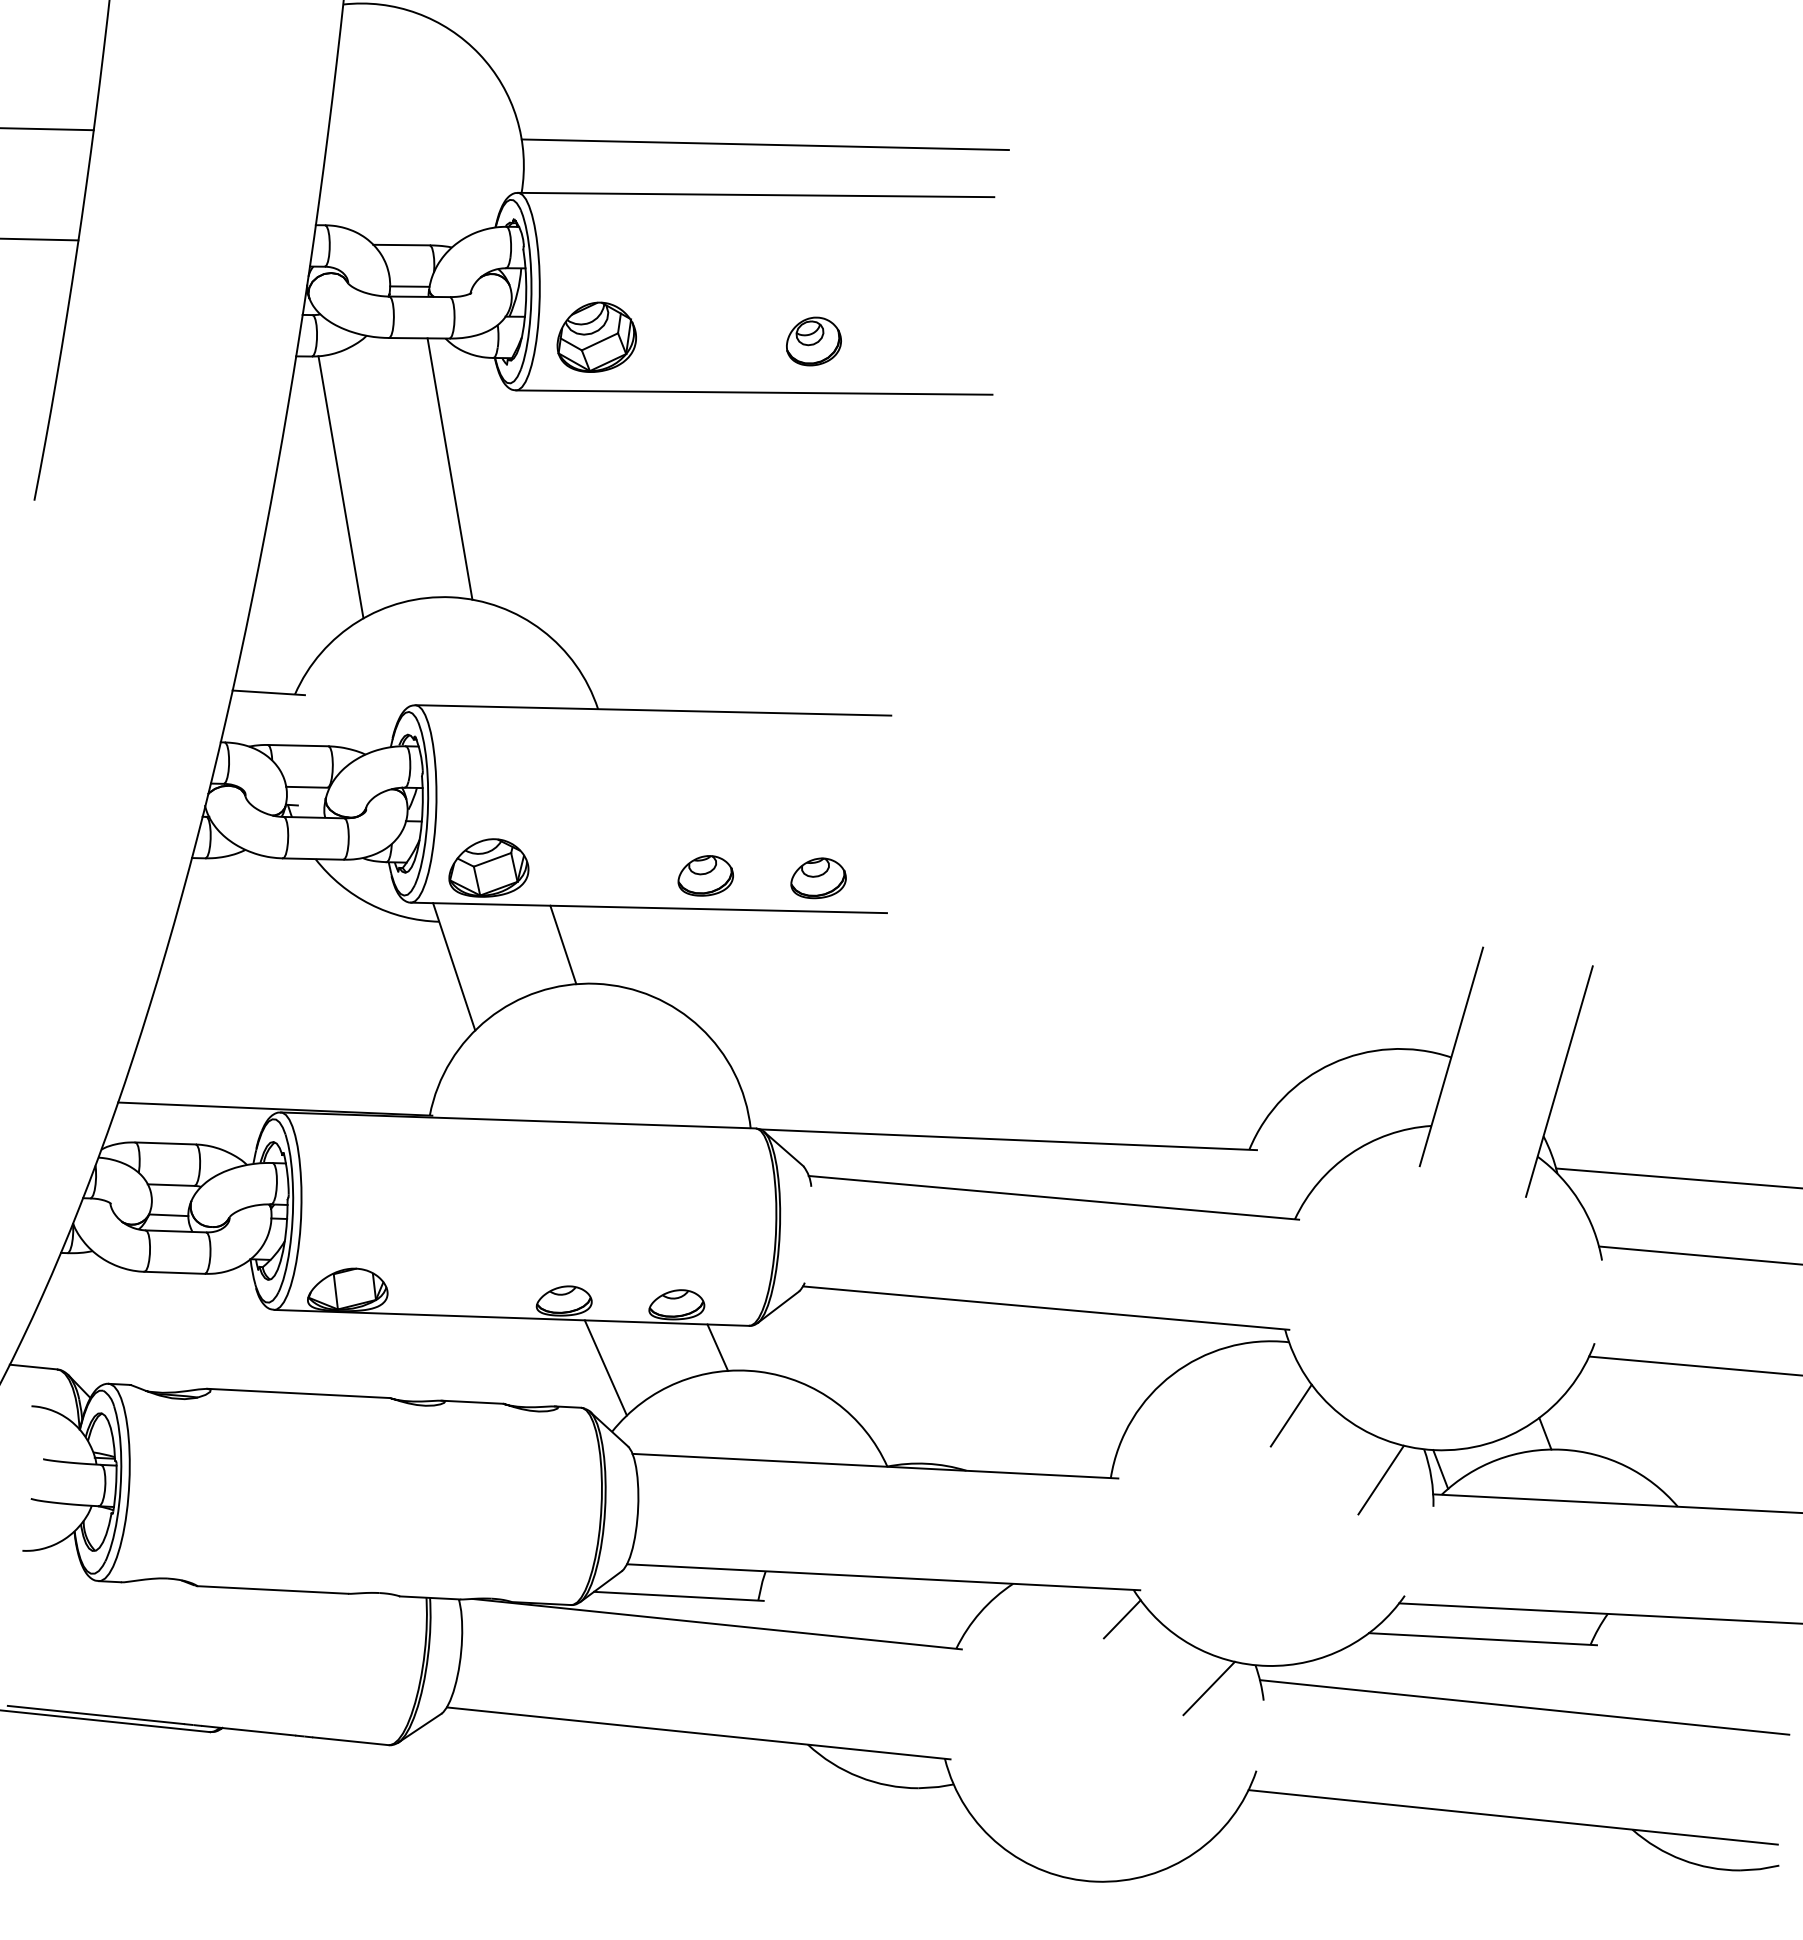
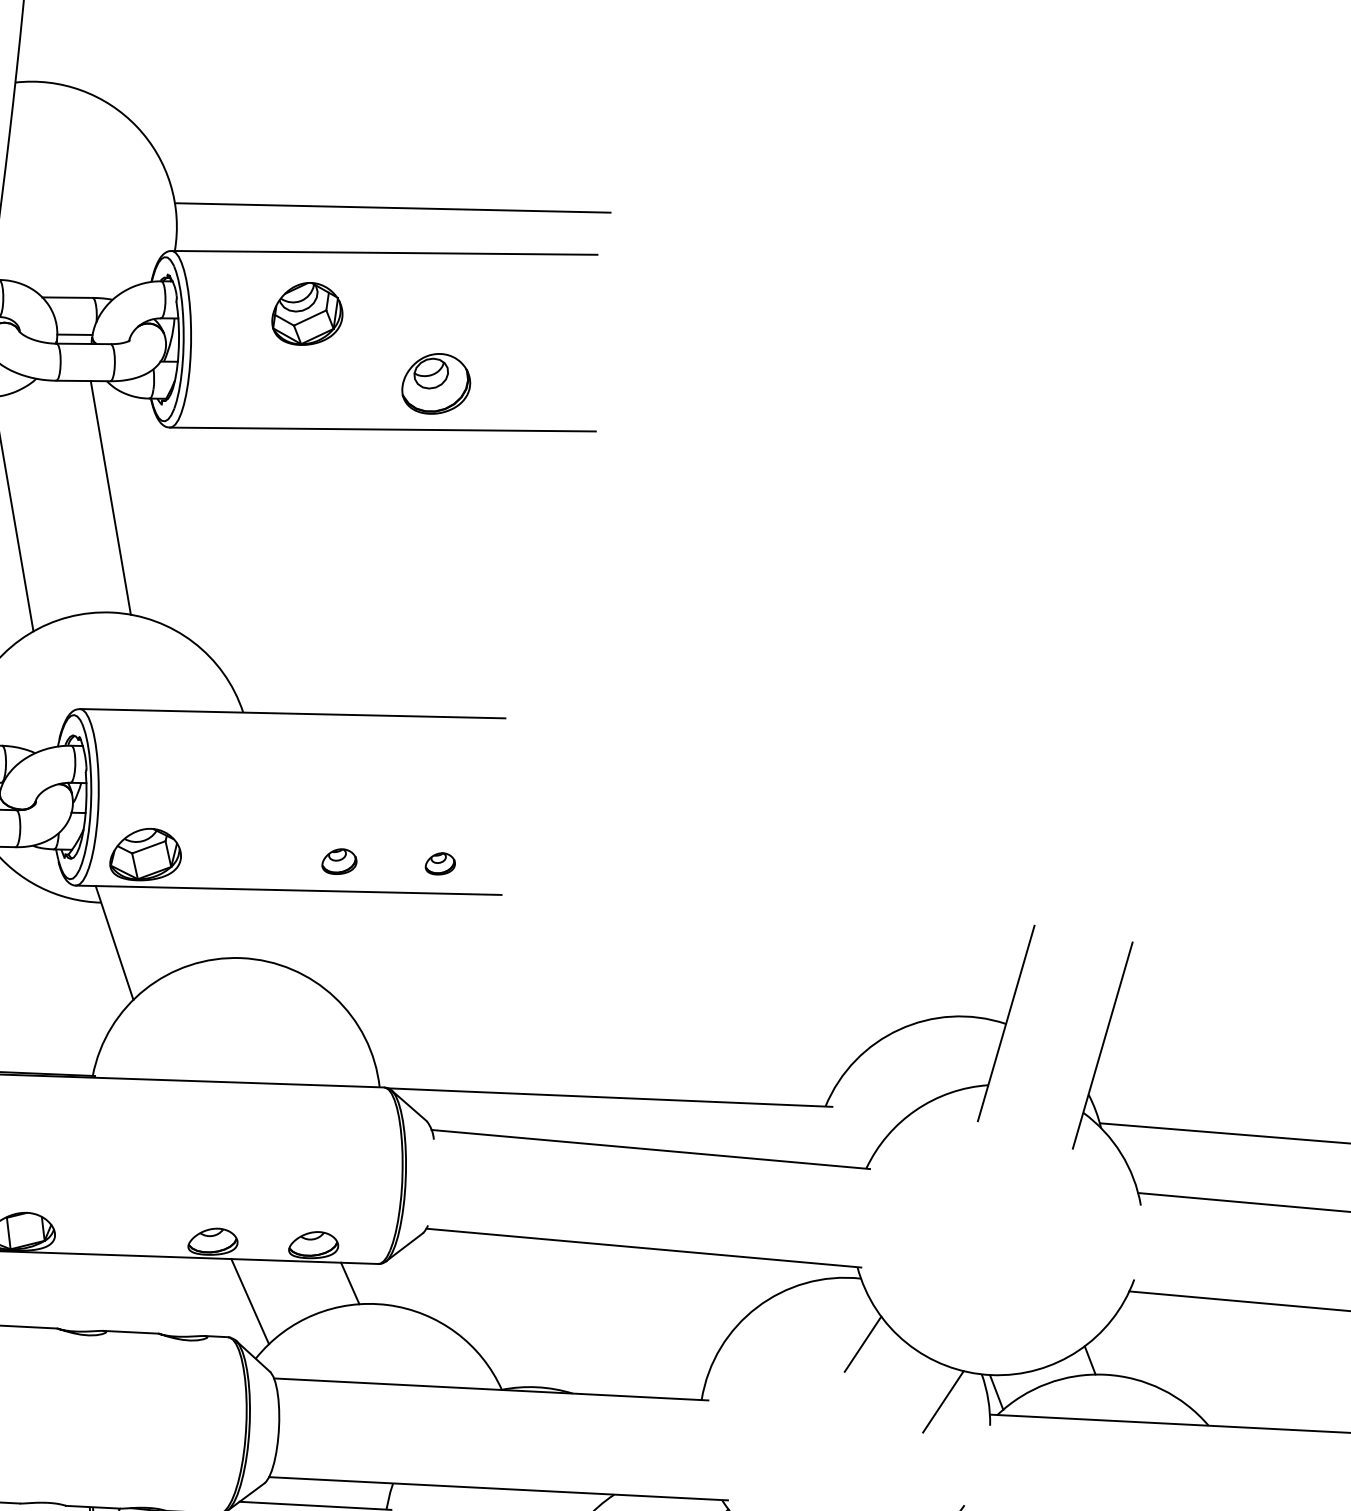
part: (596, 336) -> (307, 313), moved
part: (813, 341) -> (435, 383), size x1.4
part: (705, 875) -> (339, 861), size x0.7
part: (818, 878) -> (440, 863), size x0.6
line: (563, 944) -> (212, 923), removed

